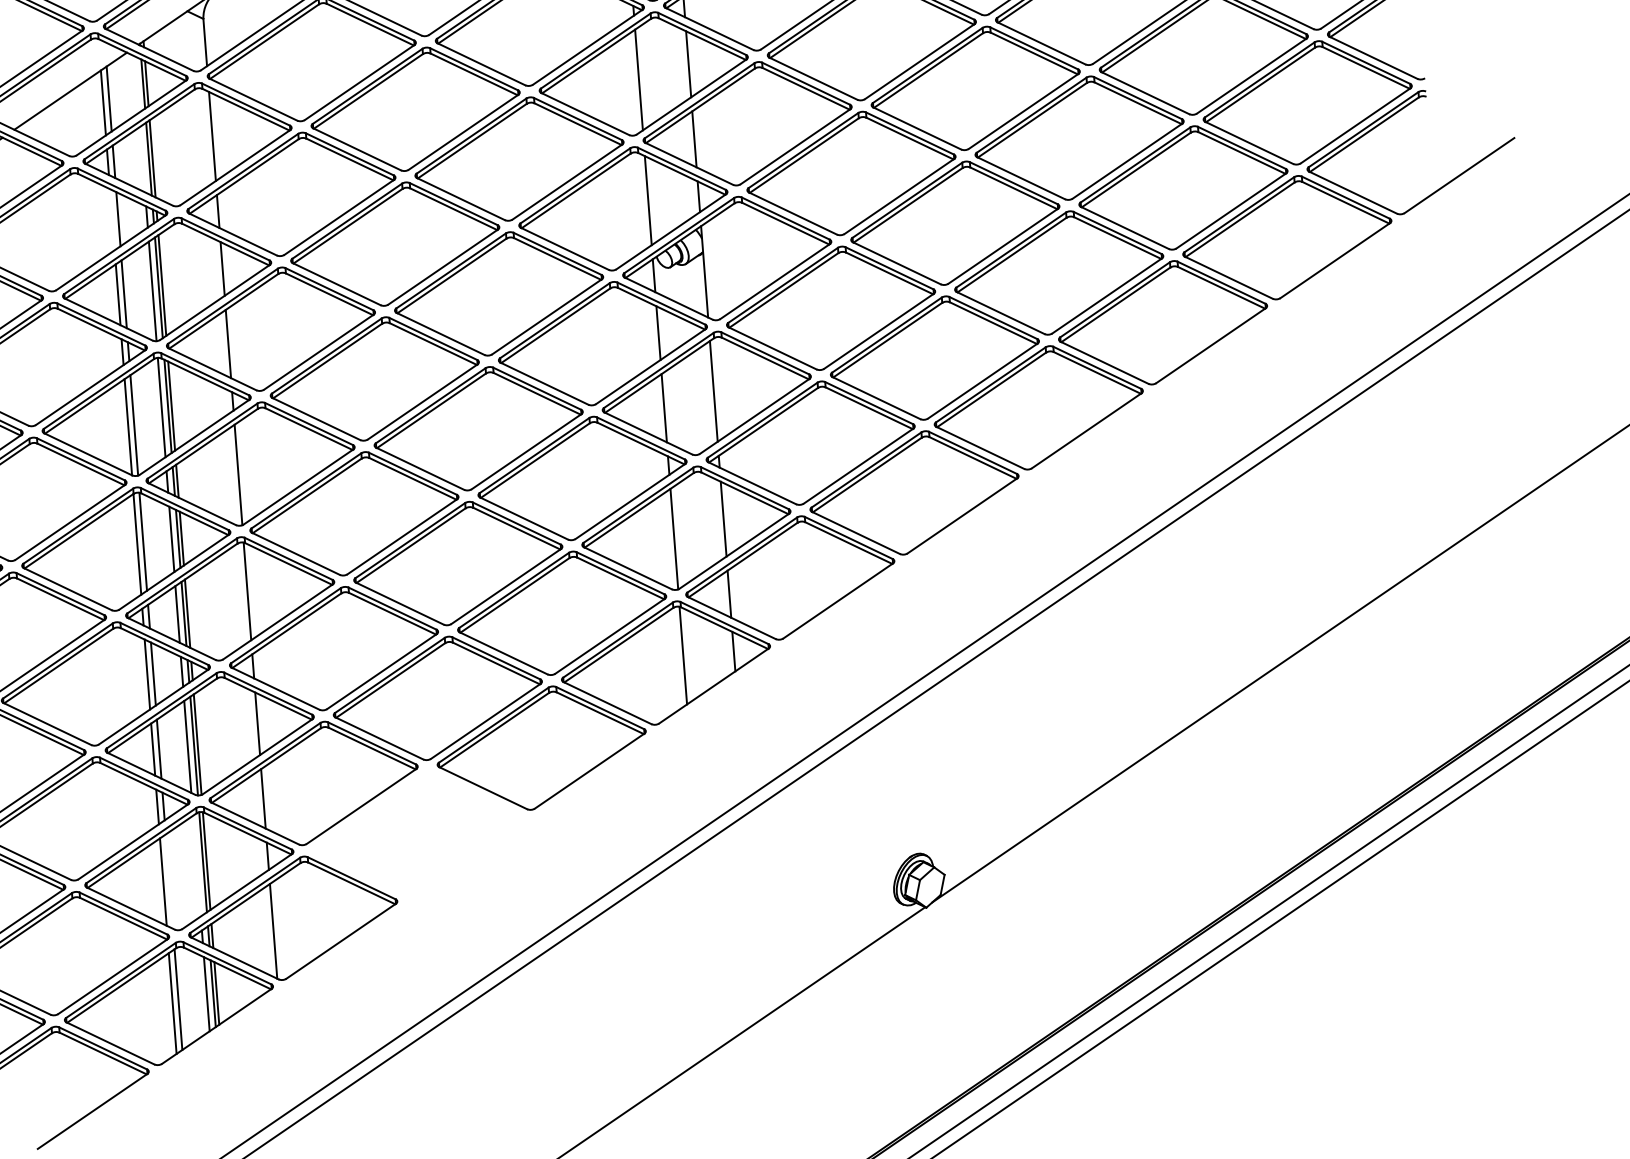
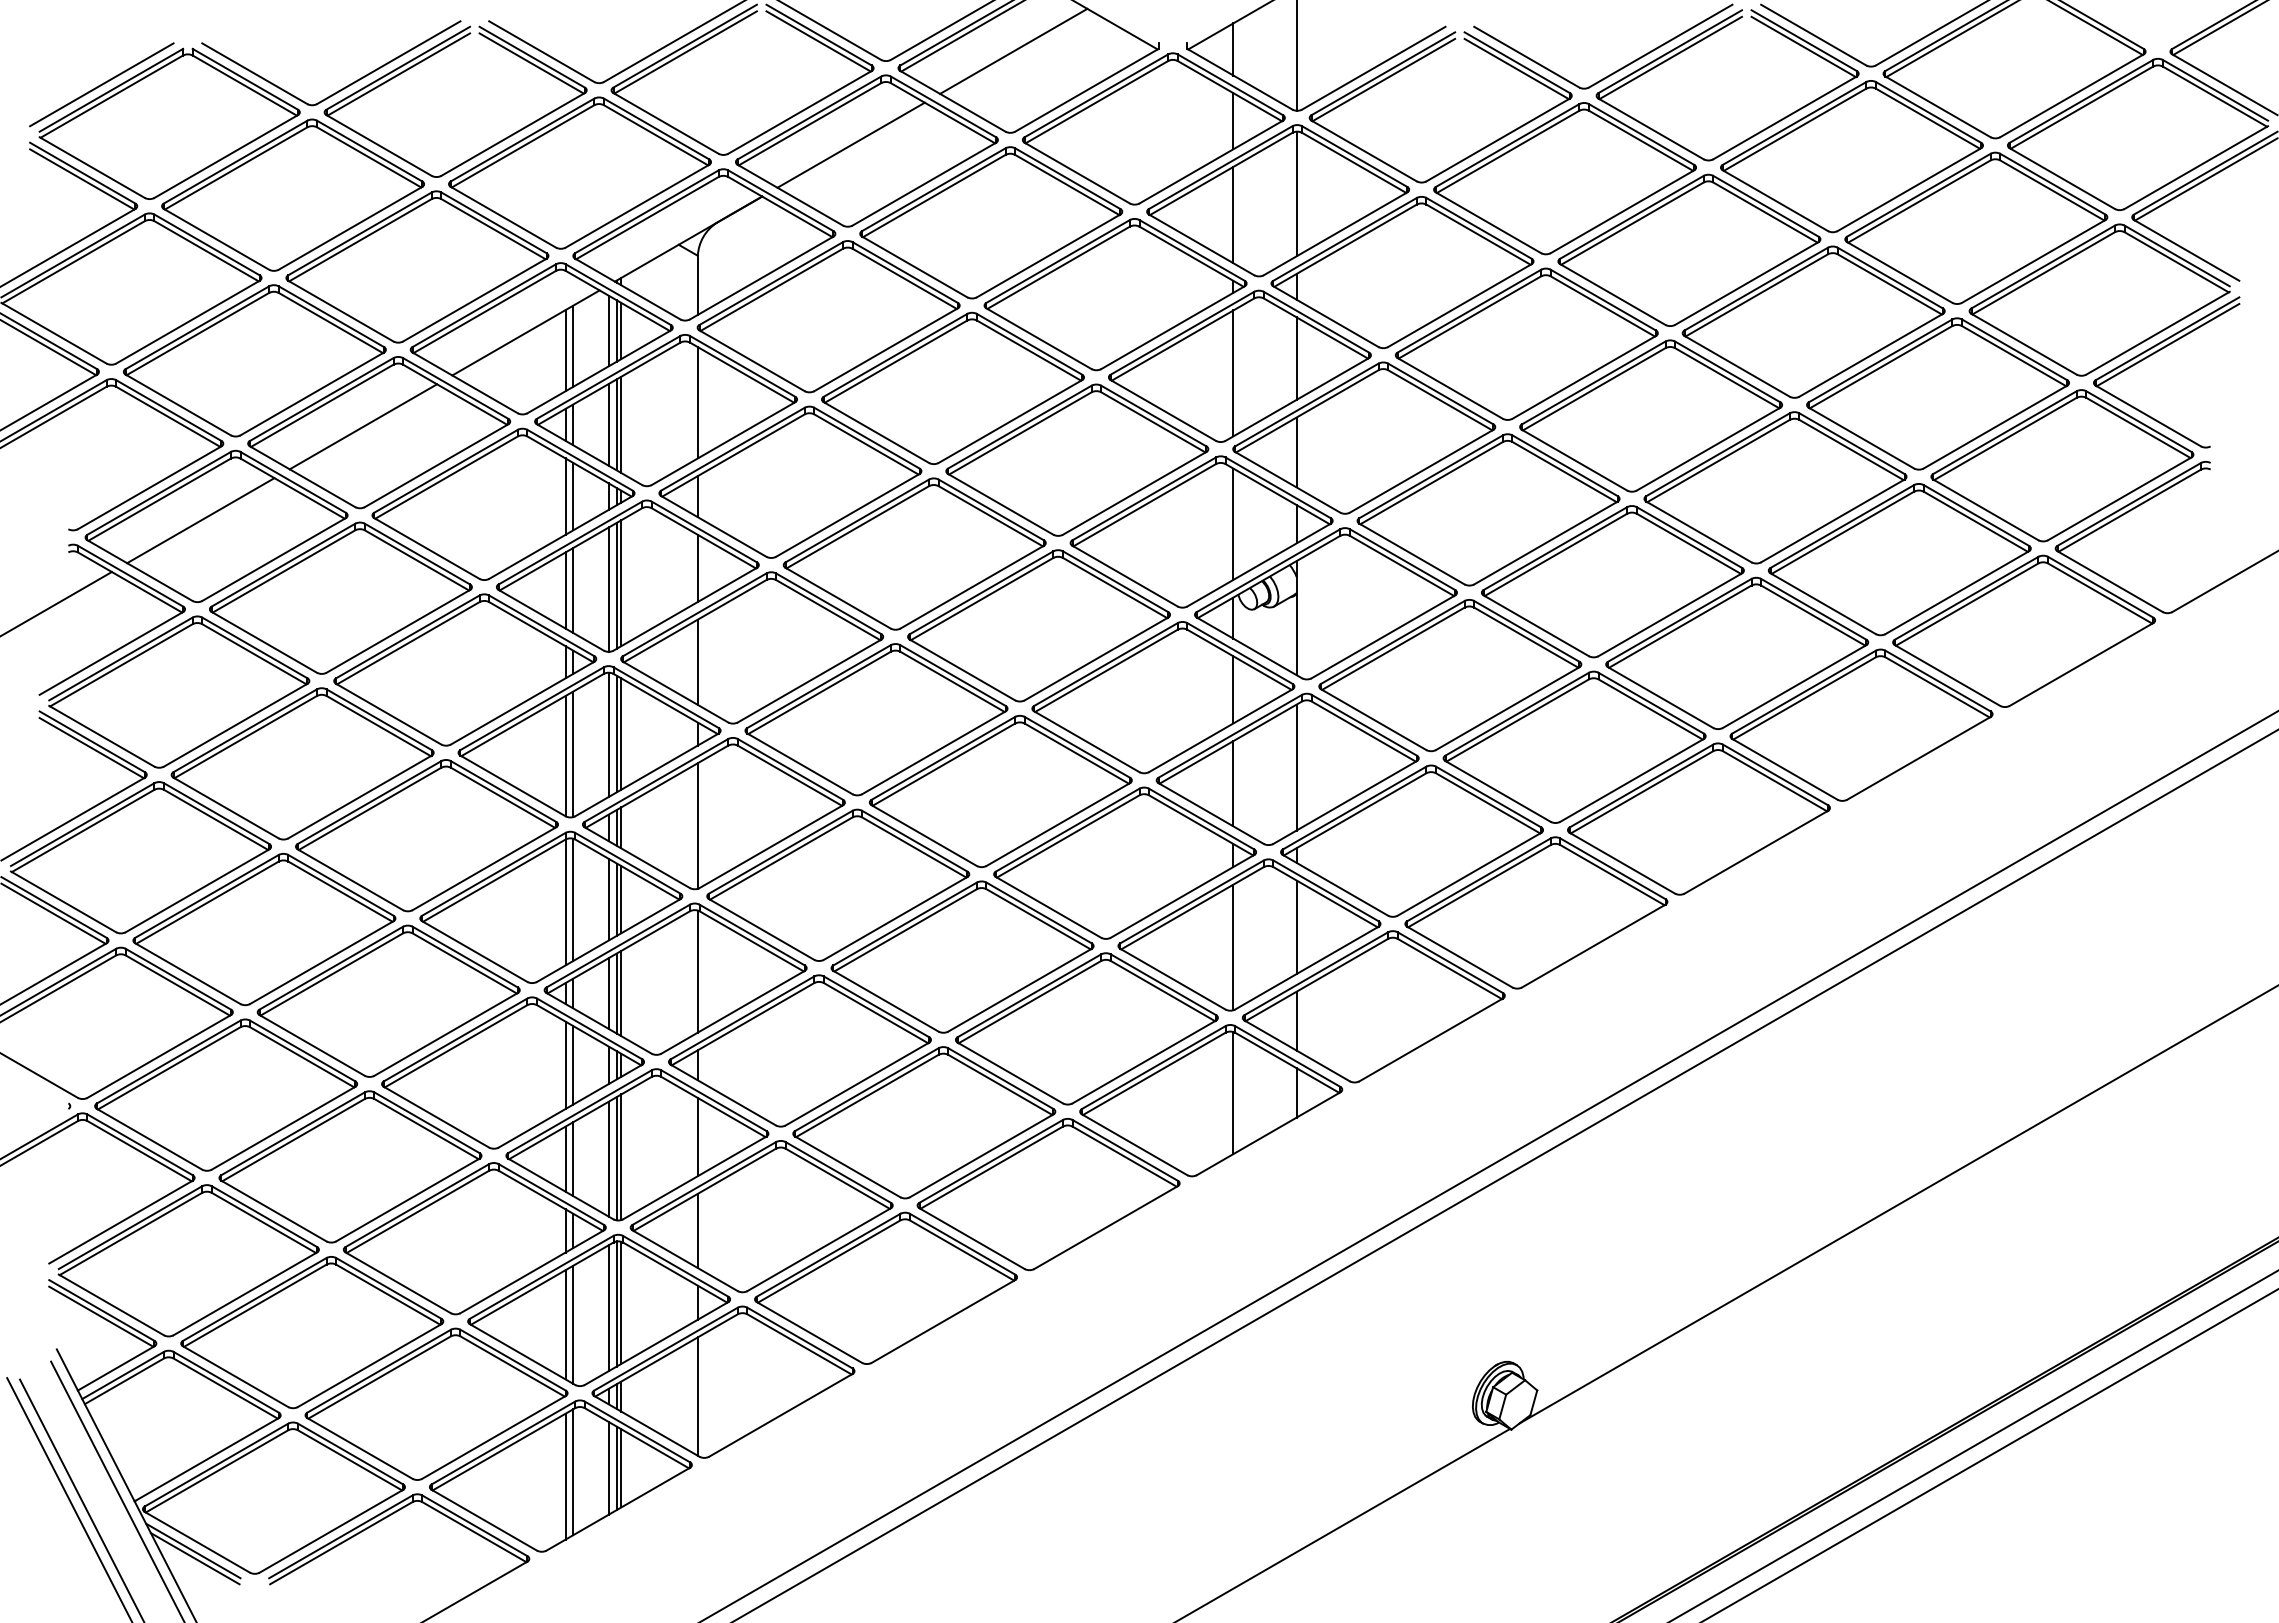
line: (136, 84) -> (608, 330), added
line: (142, 159) -> (608, 424), added
line: (112, 219) -> (565, 496), added
part: (416, 832) -> (885, 1287), added
line: (196, 866) -> (608, 1308), added
line: (169, 881) -> (573, 1324), added

